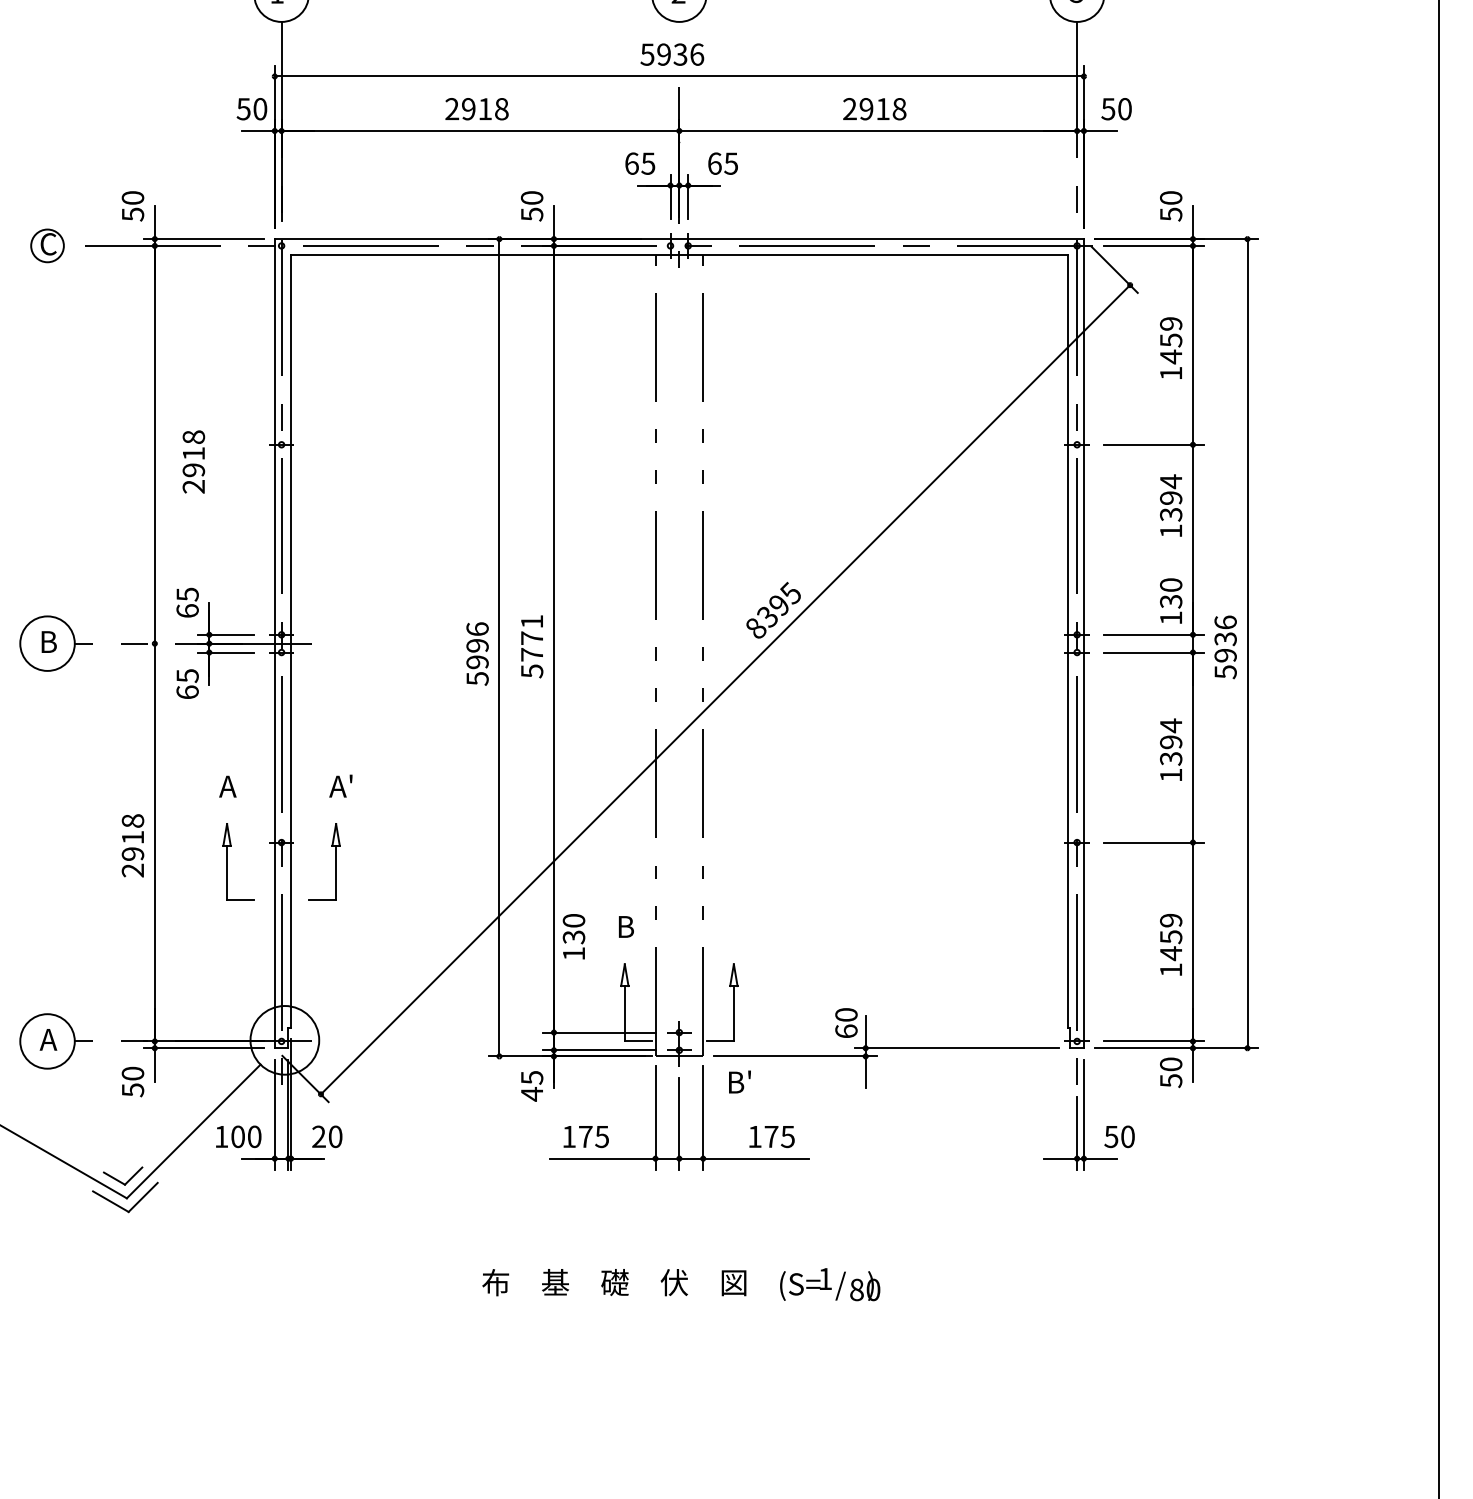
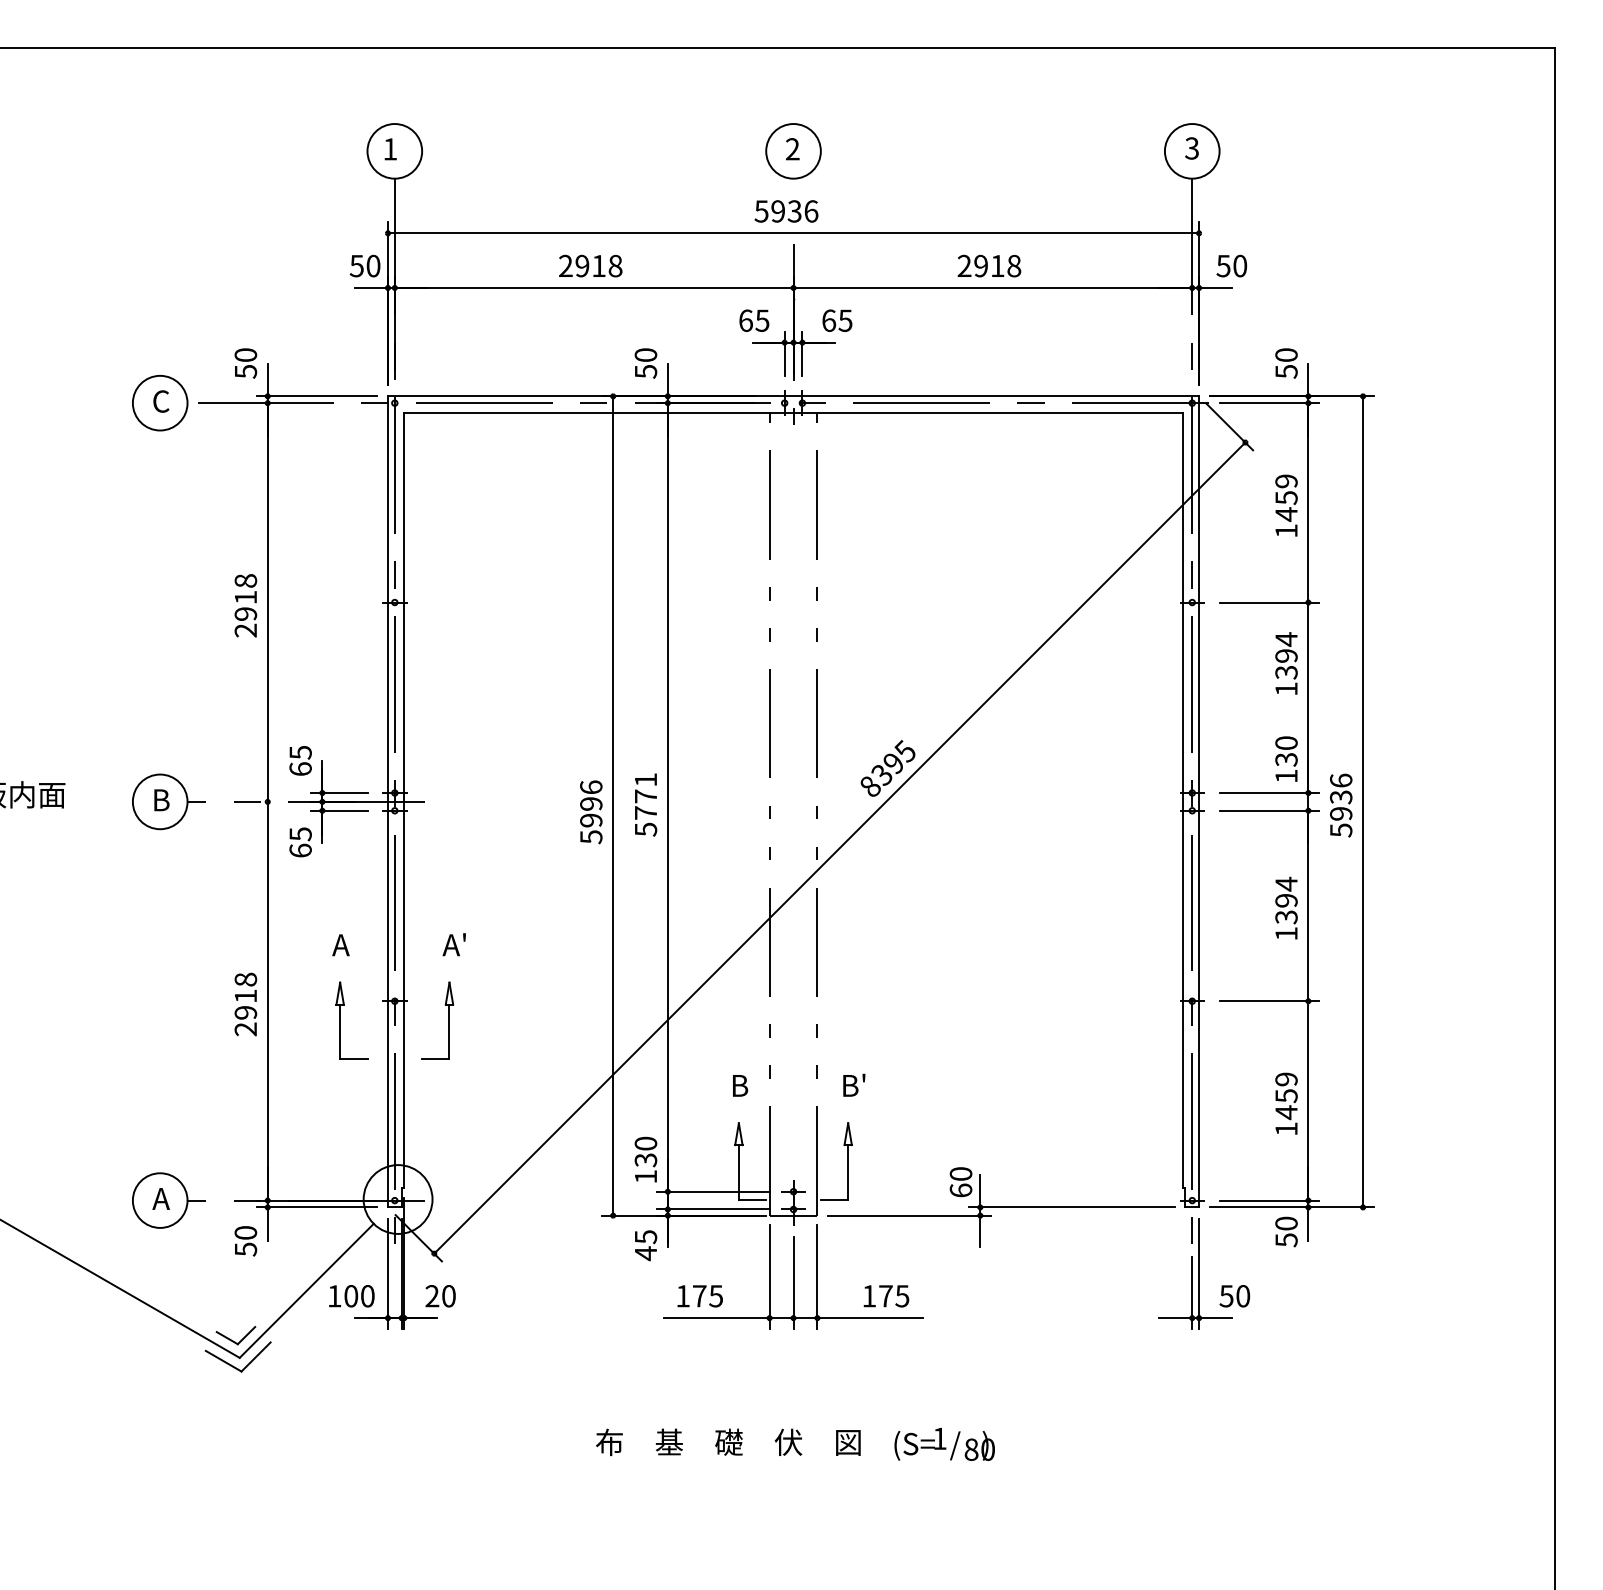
circle: (46, 245) -> (159, 402), size x1.67
text: (193, 461) -> (245, 605), moved
text: (573, 936) -> (645, 1159), moved
text: (740, 1081) -> (854, 1084), moved

